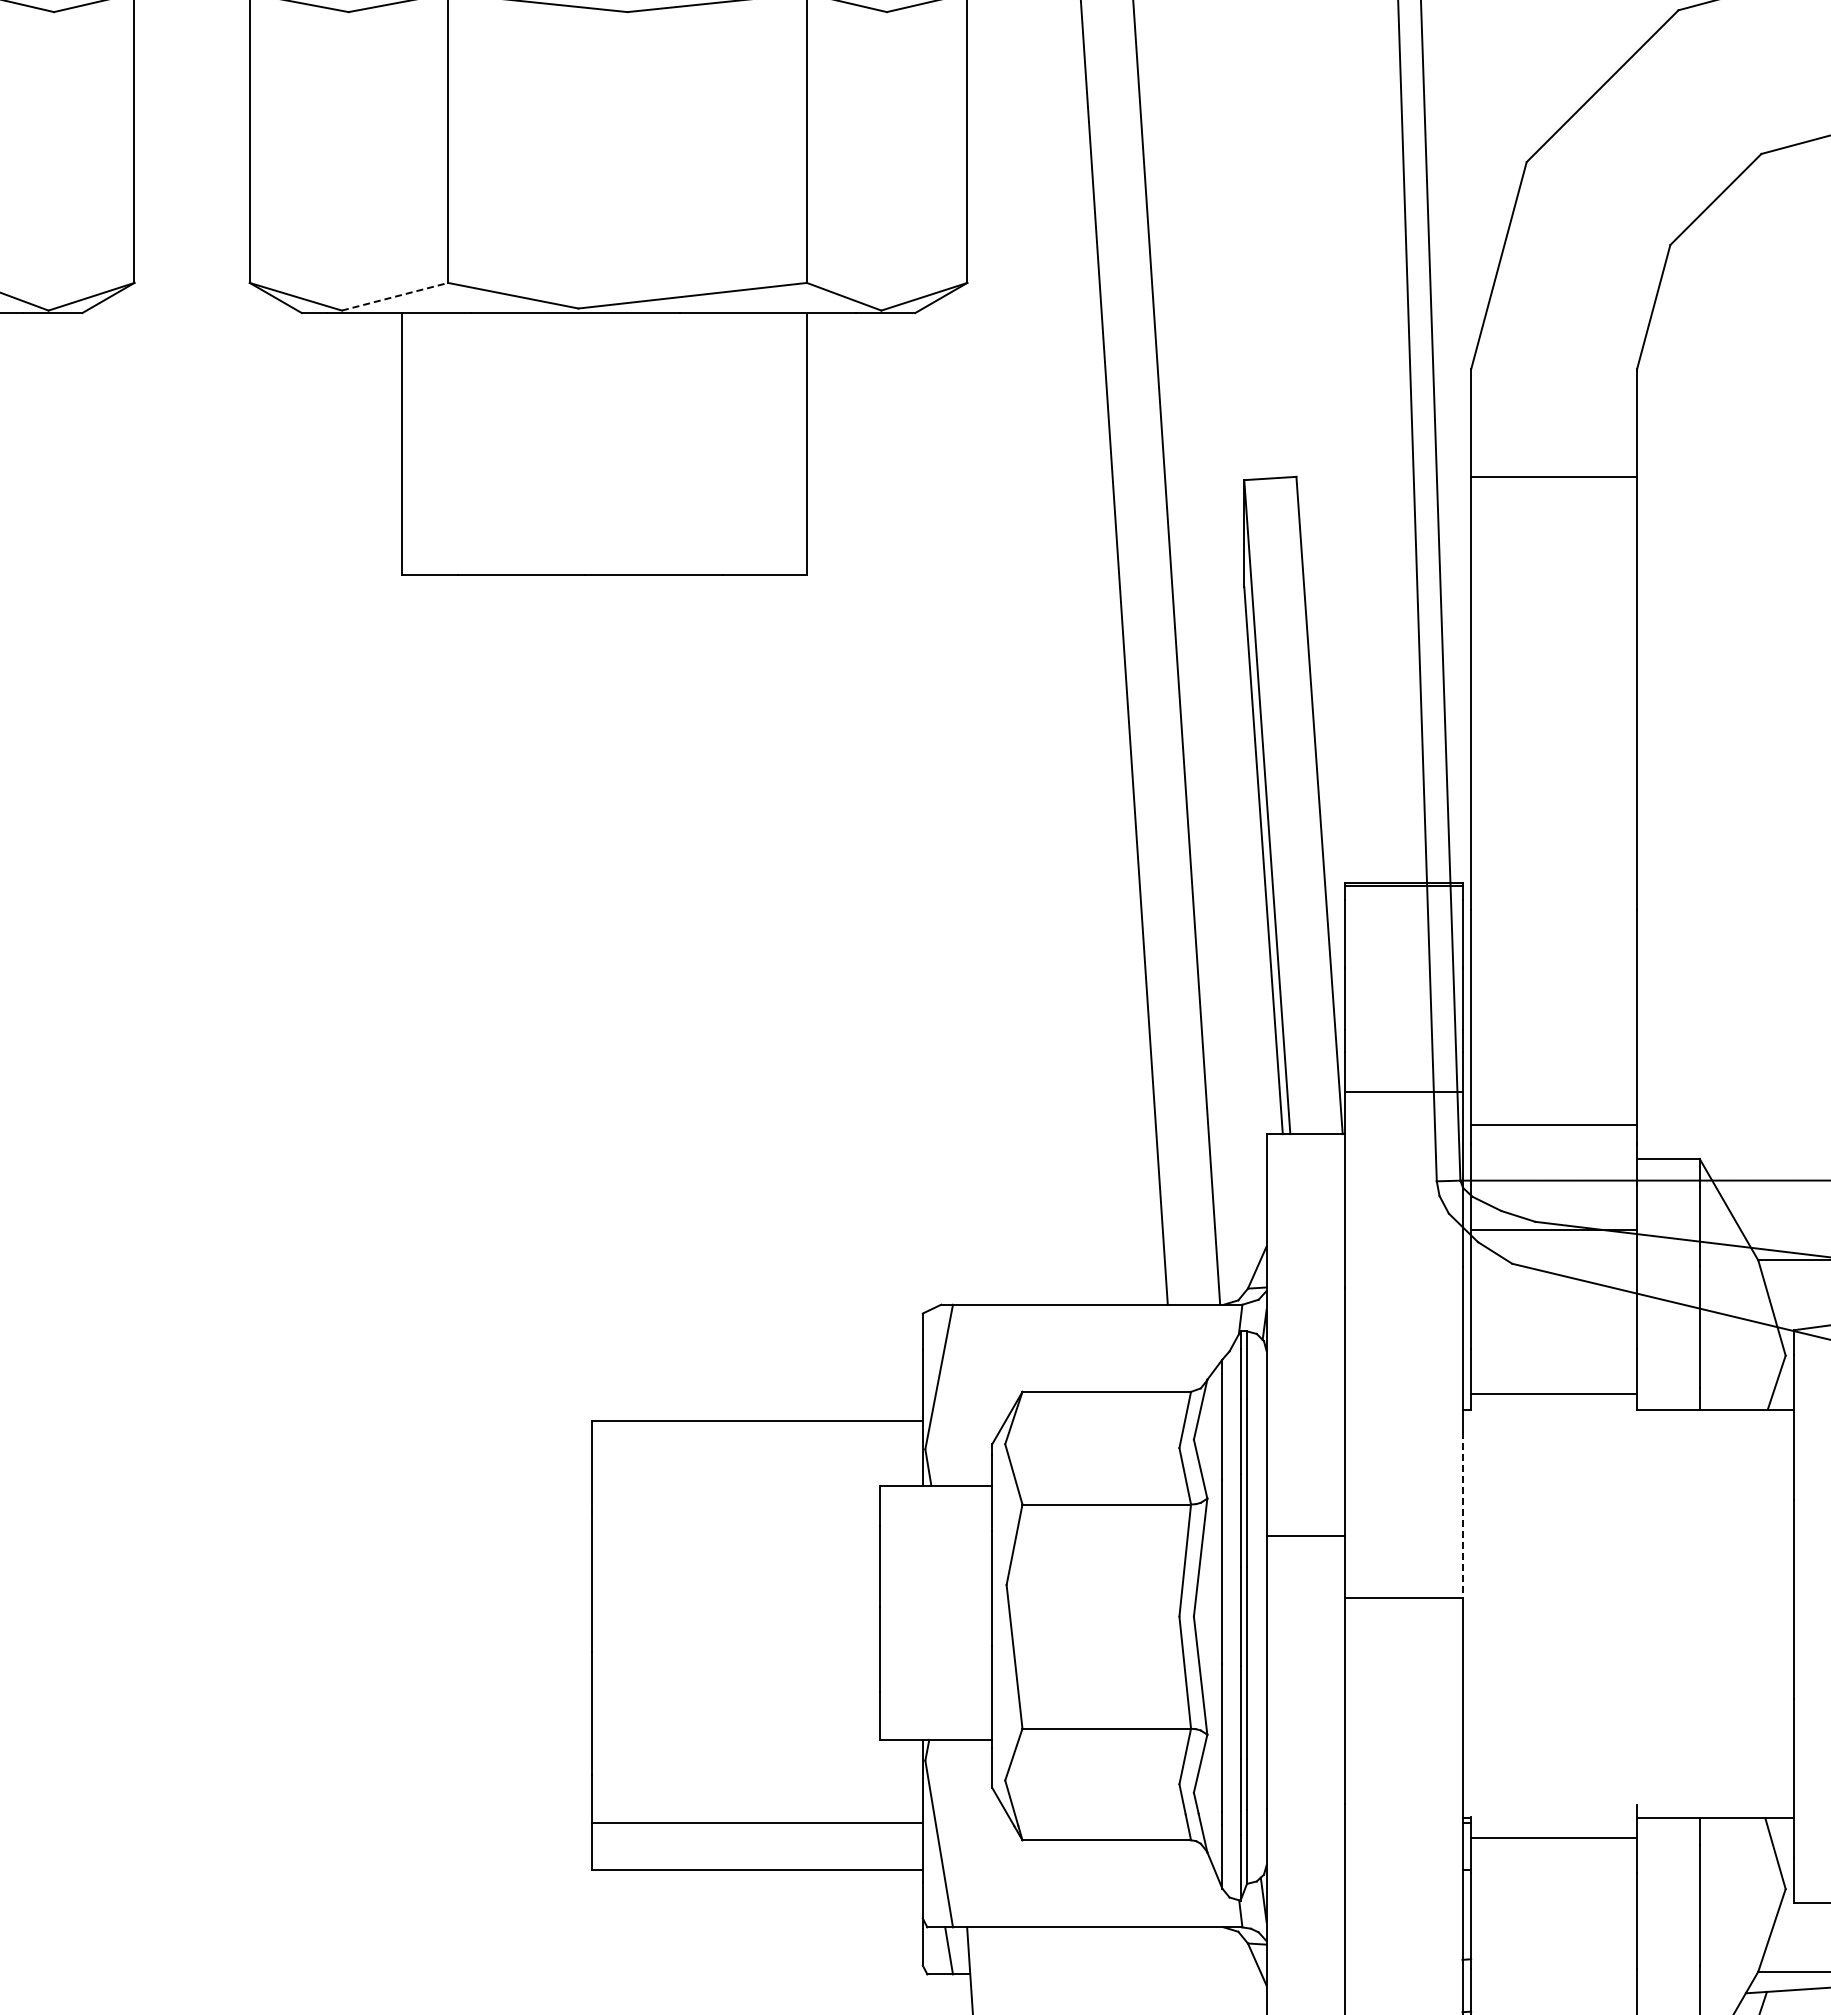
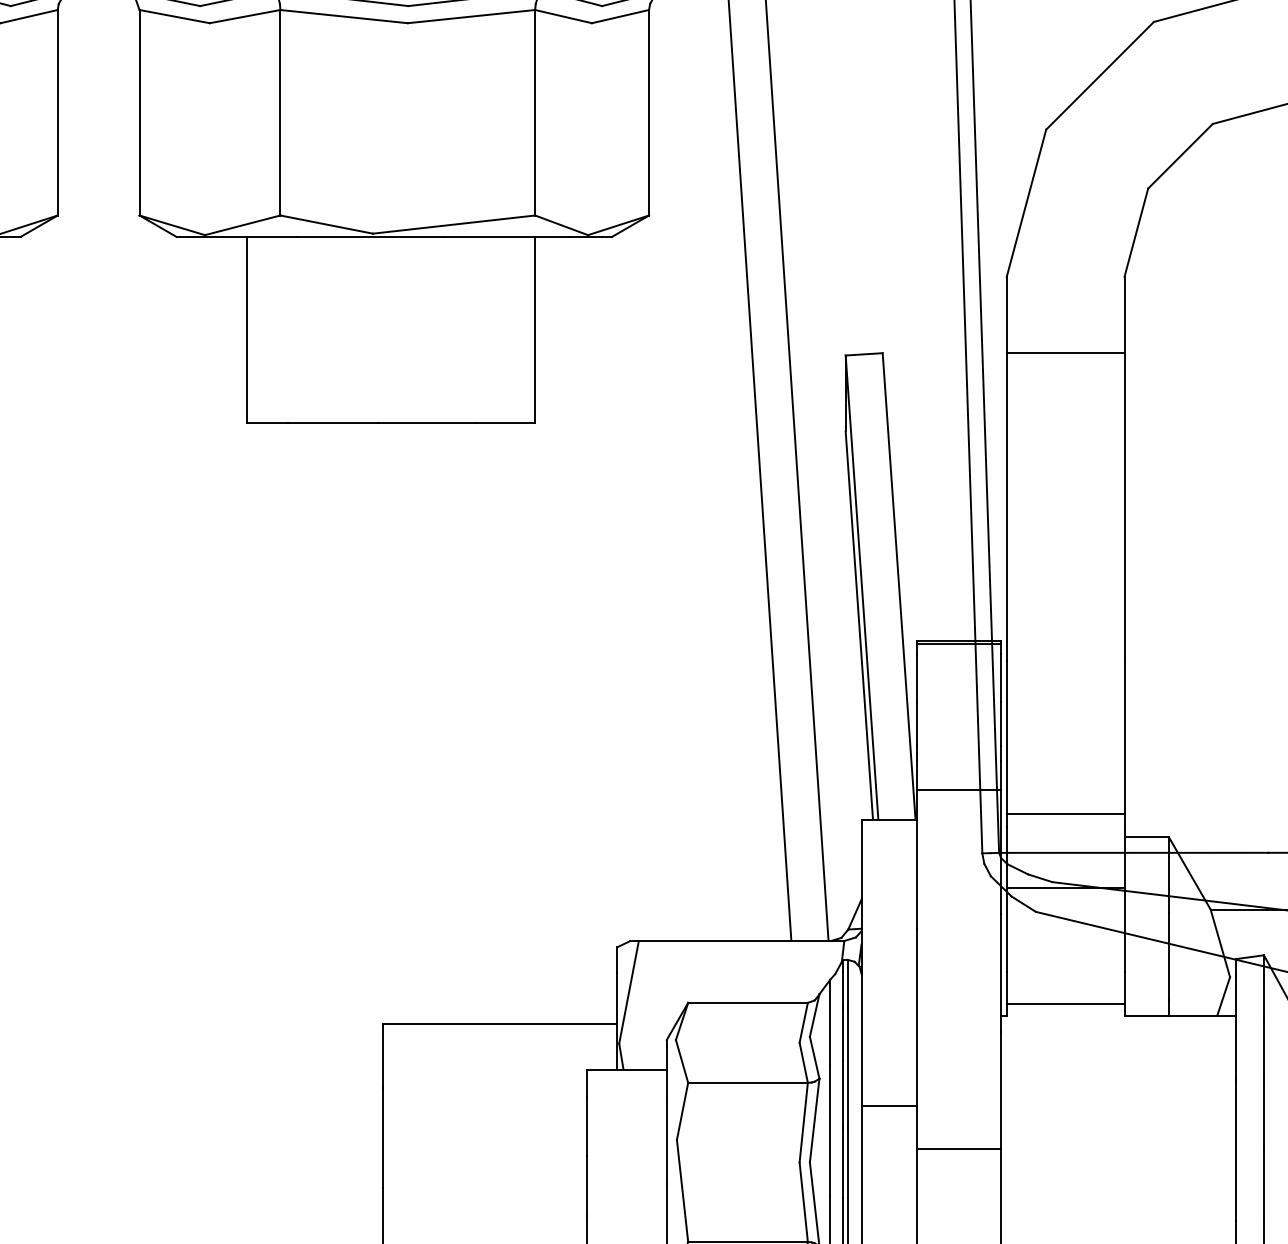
line: (395, 296) -> (243, 225), dashed -> solid
line: (1462, 1515) -> (1000, 1090), dashed -> solid

